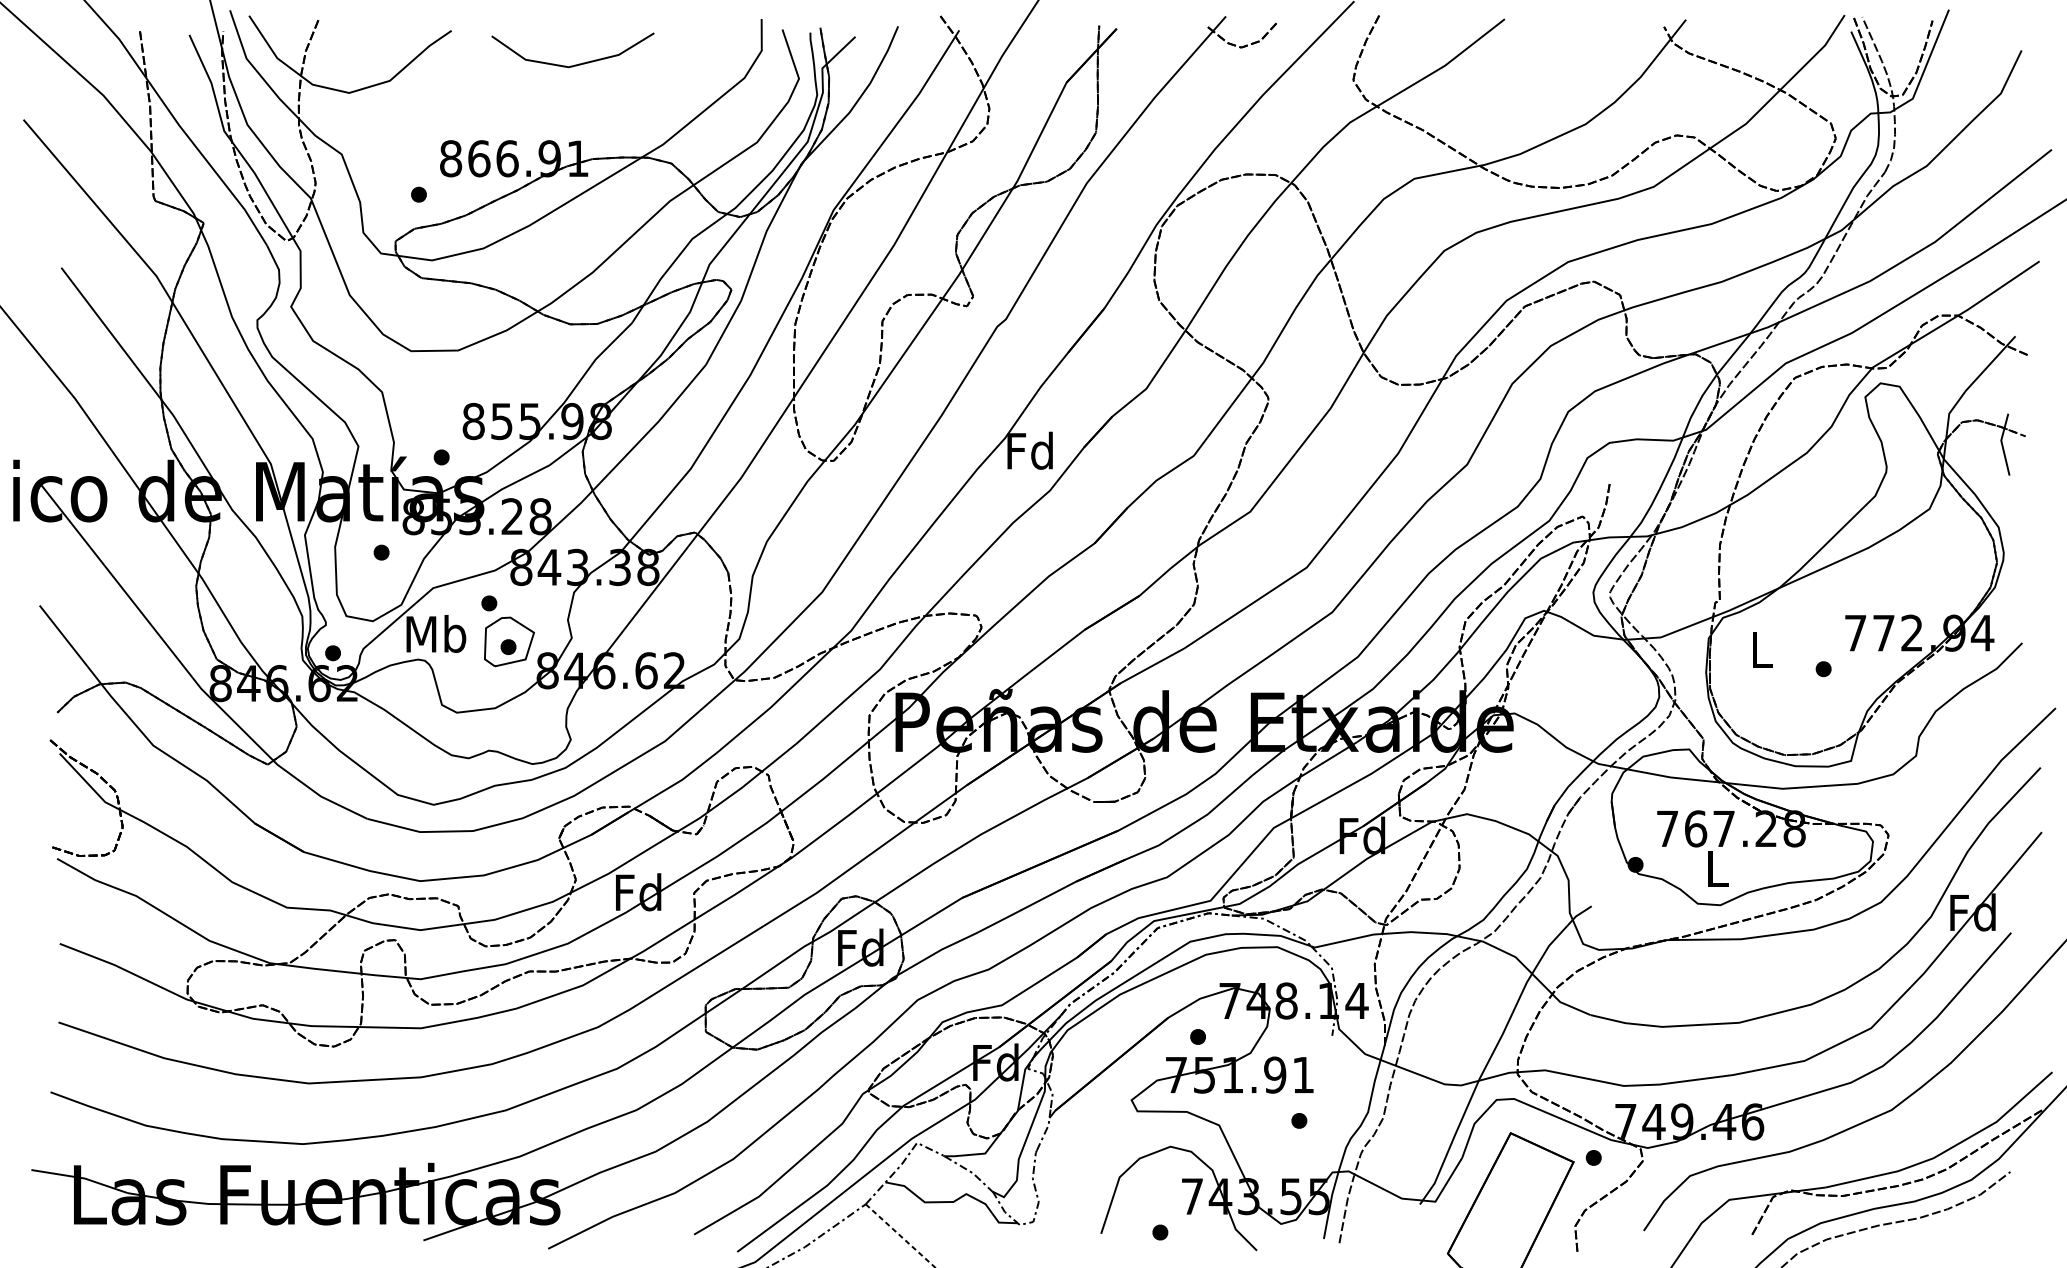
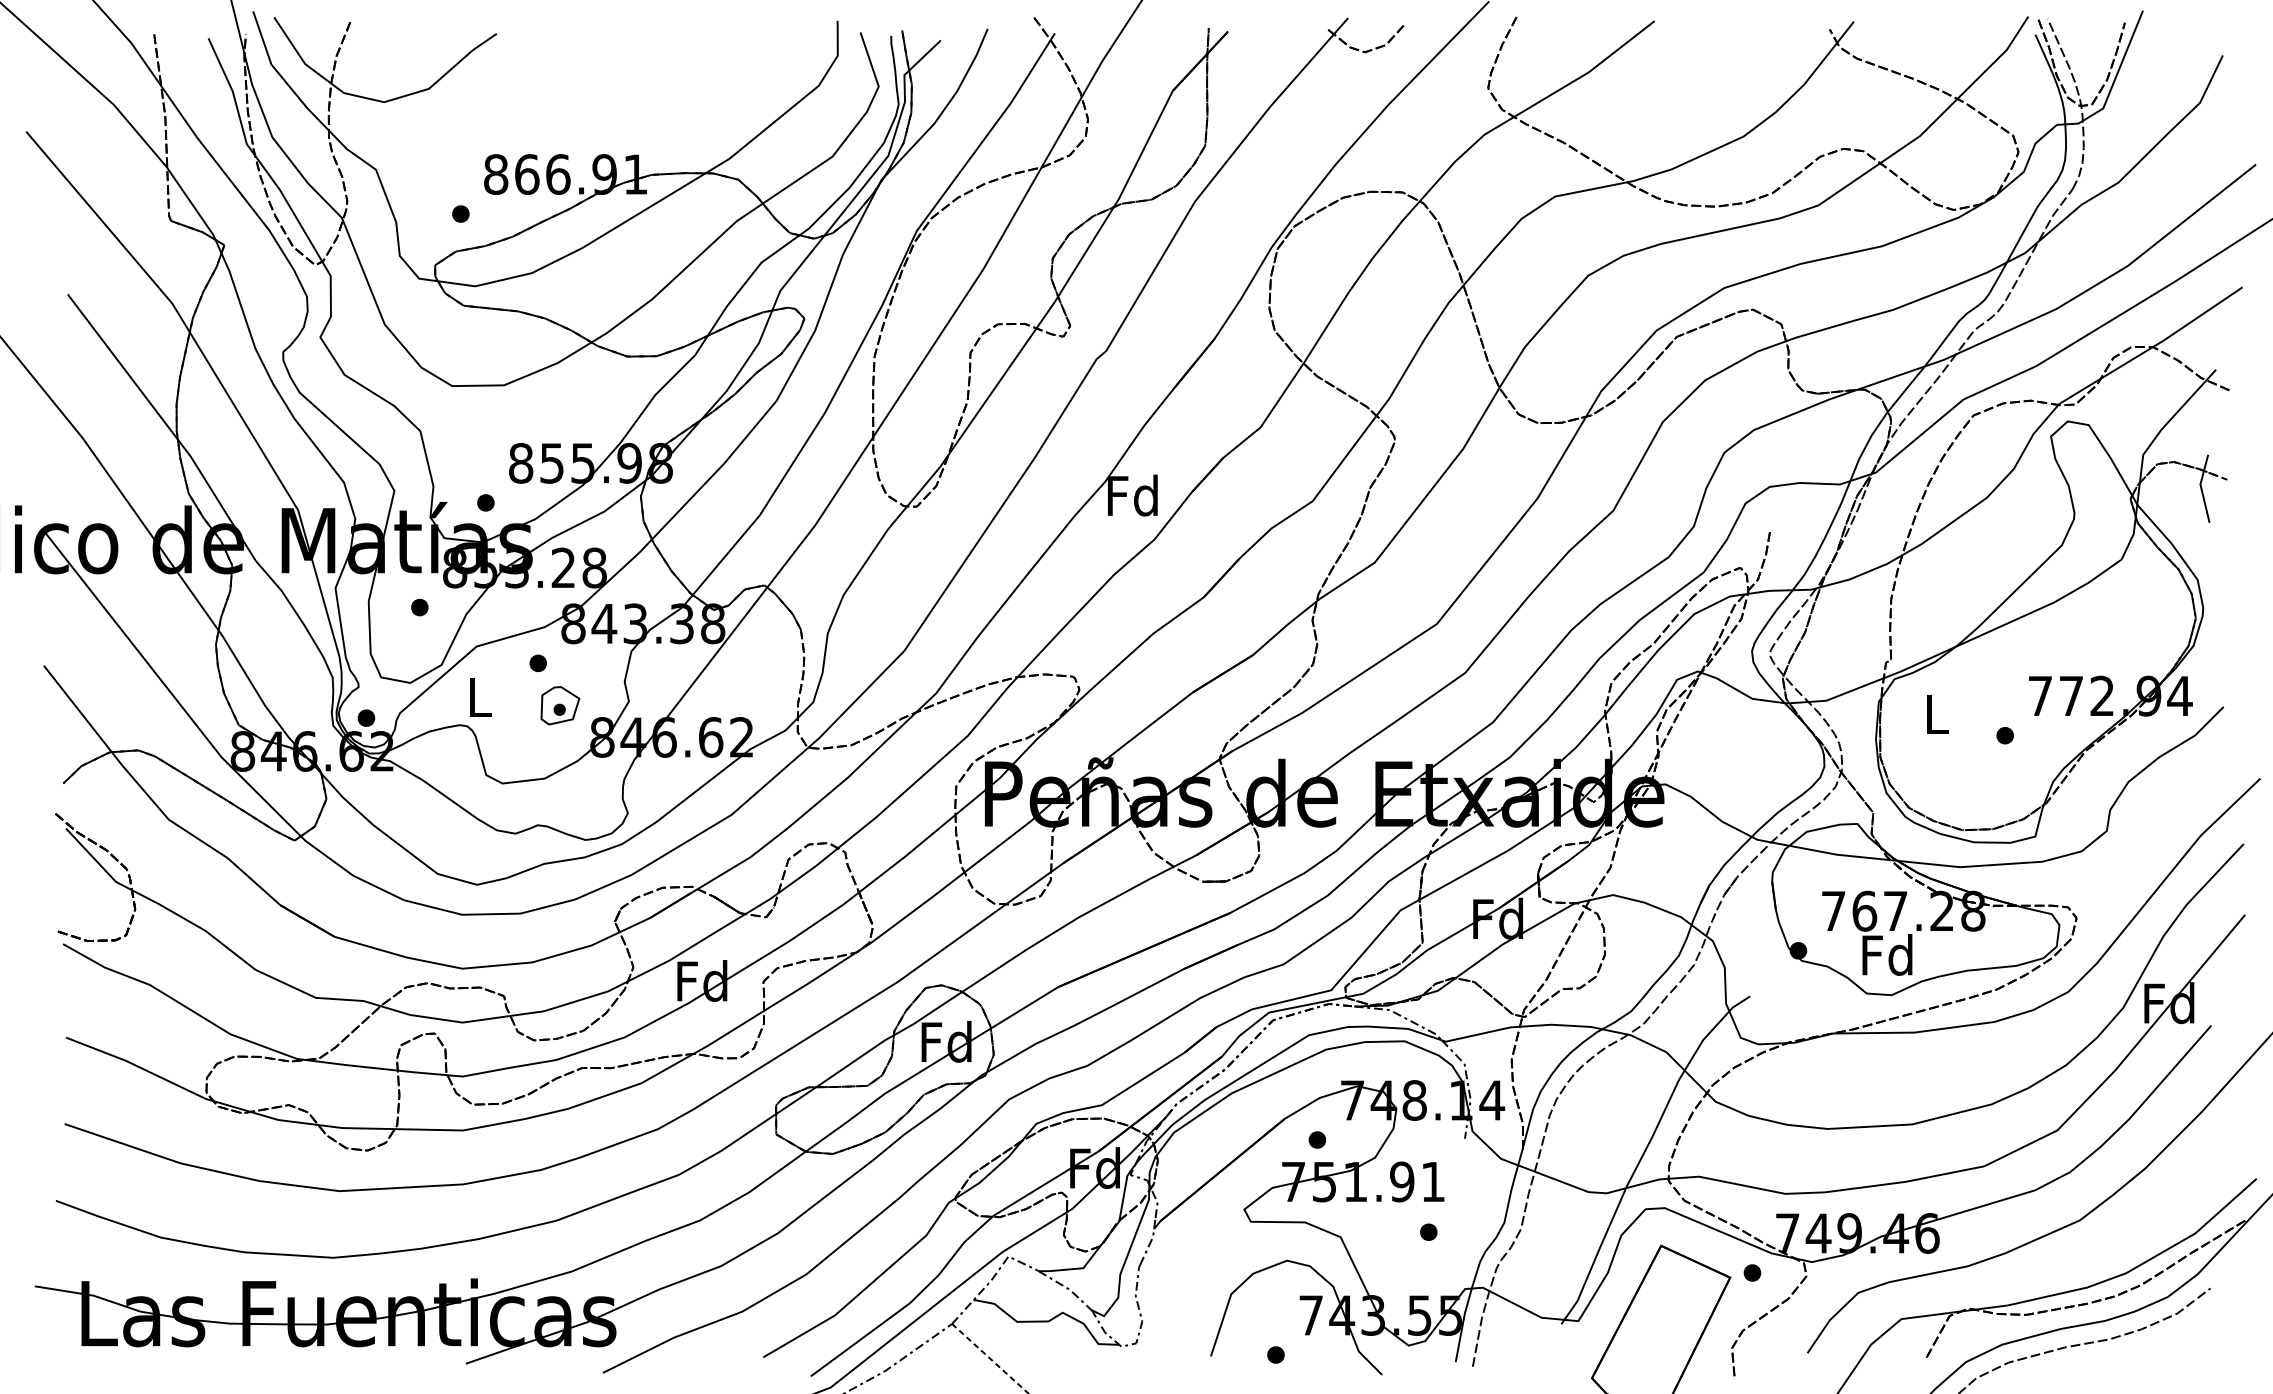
line: (576, 64) -> (634, 70), removed
text: (435, 633) -> (479, 696), Mb -> L
part: (509, 641) -> (560, 705), size x0.7
text: (1716, 868) -> (1887, 954), L -> Fd

